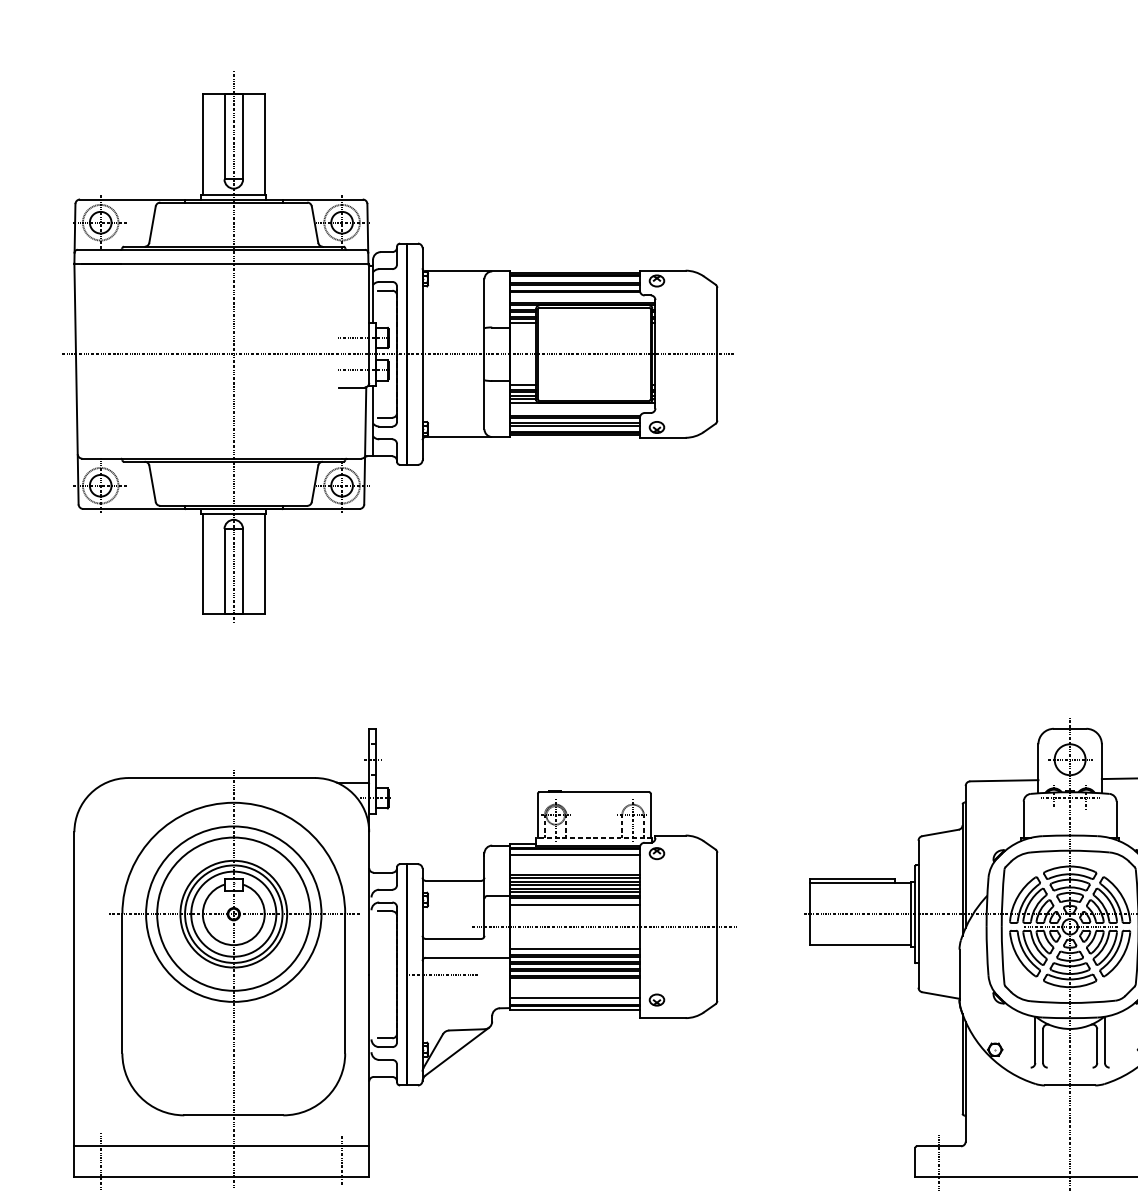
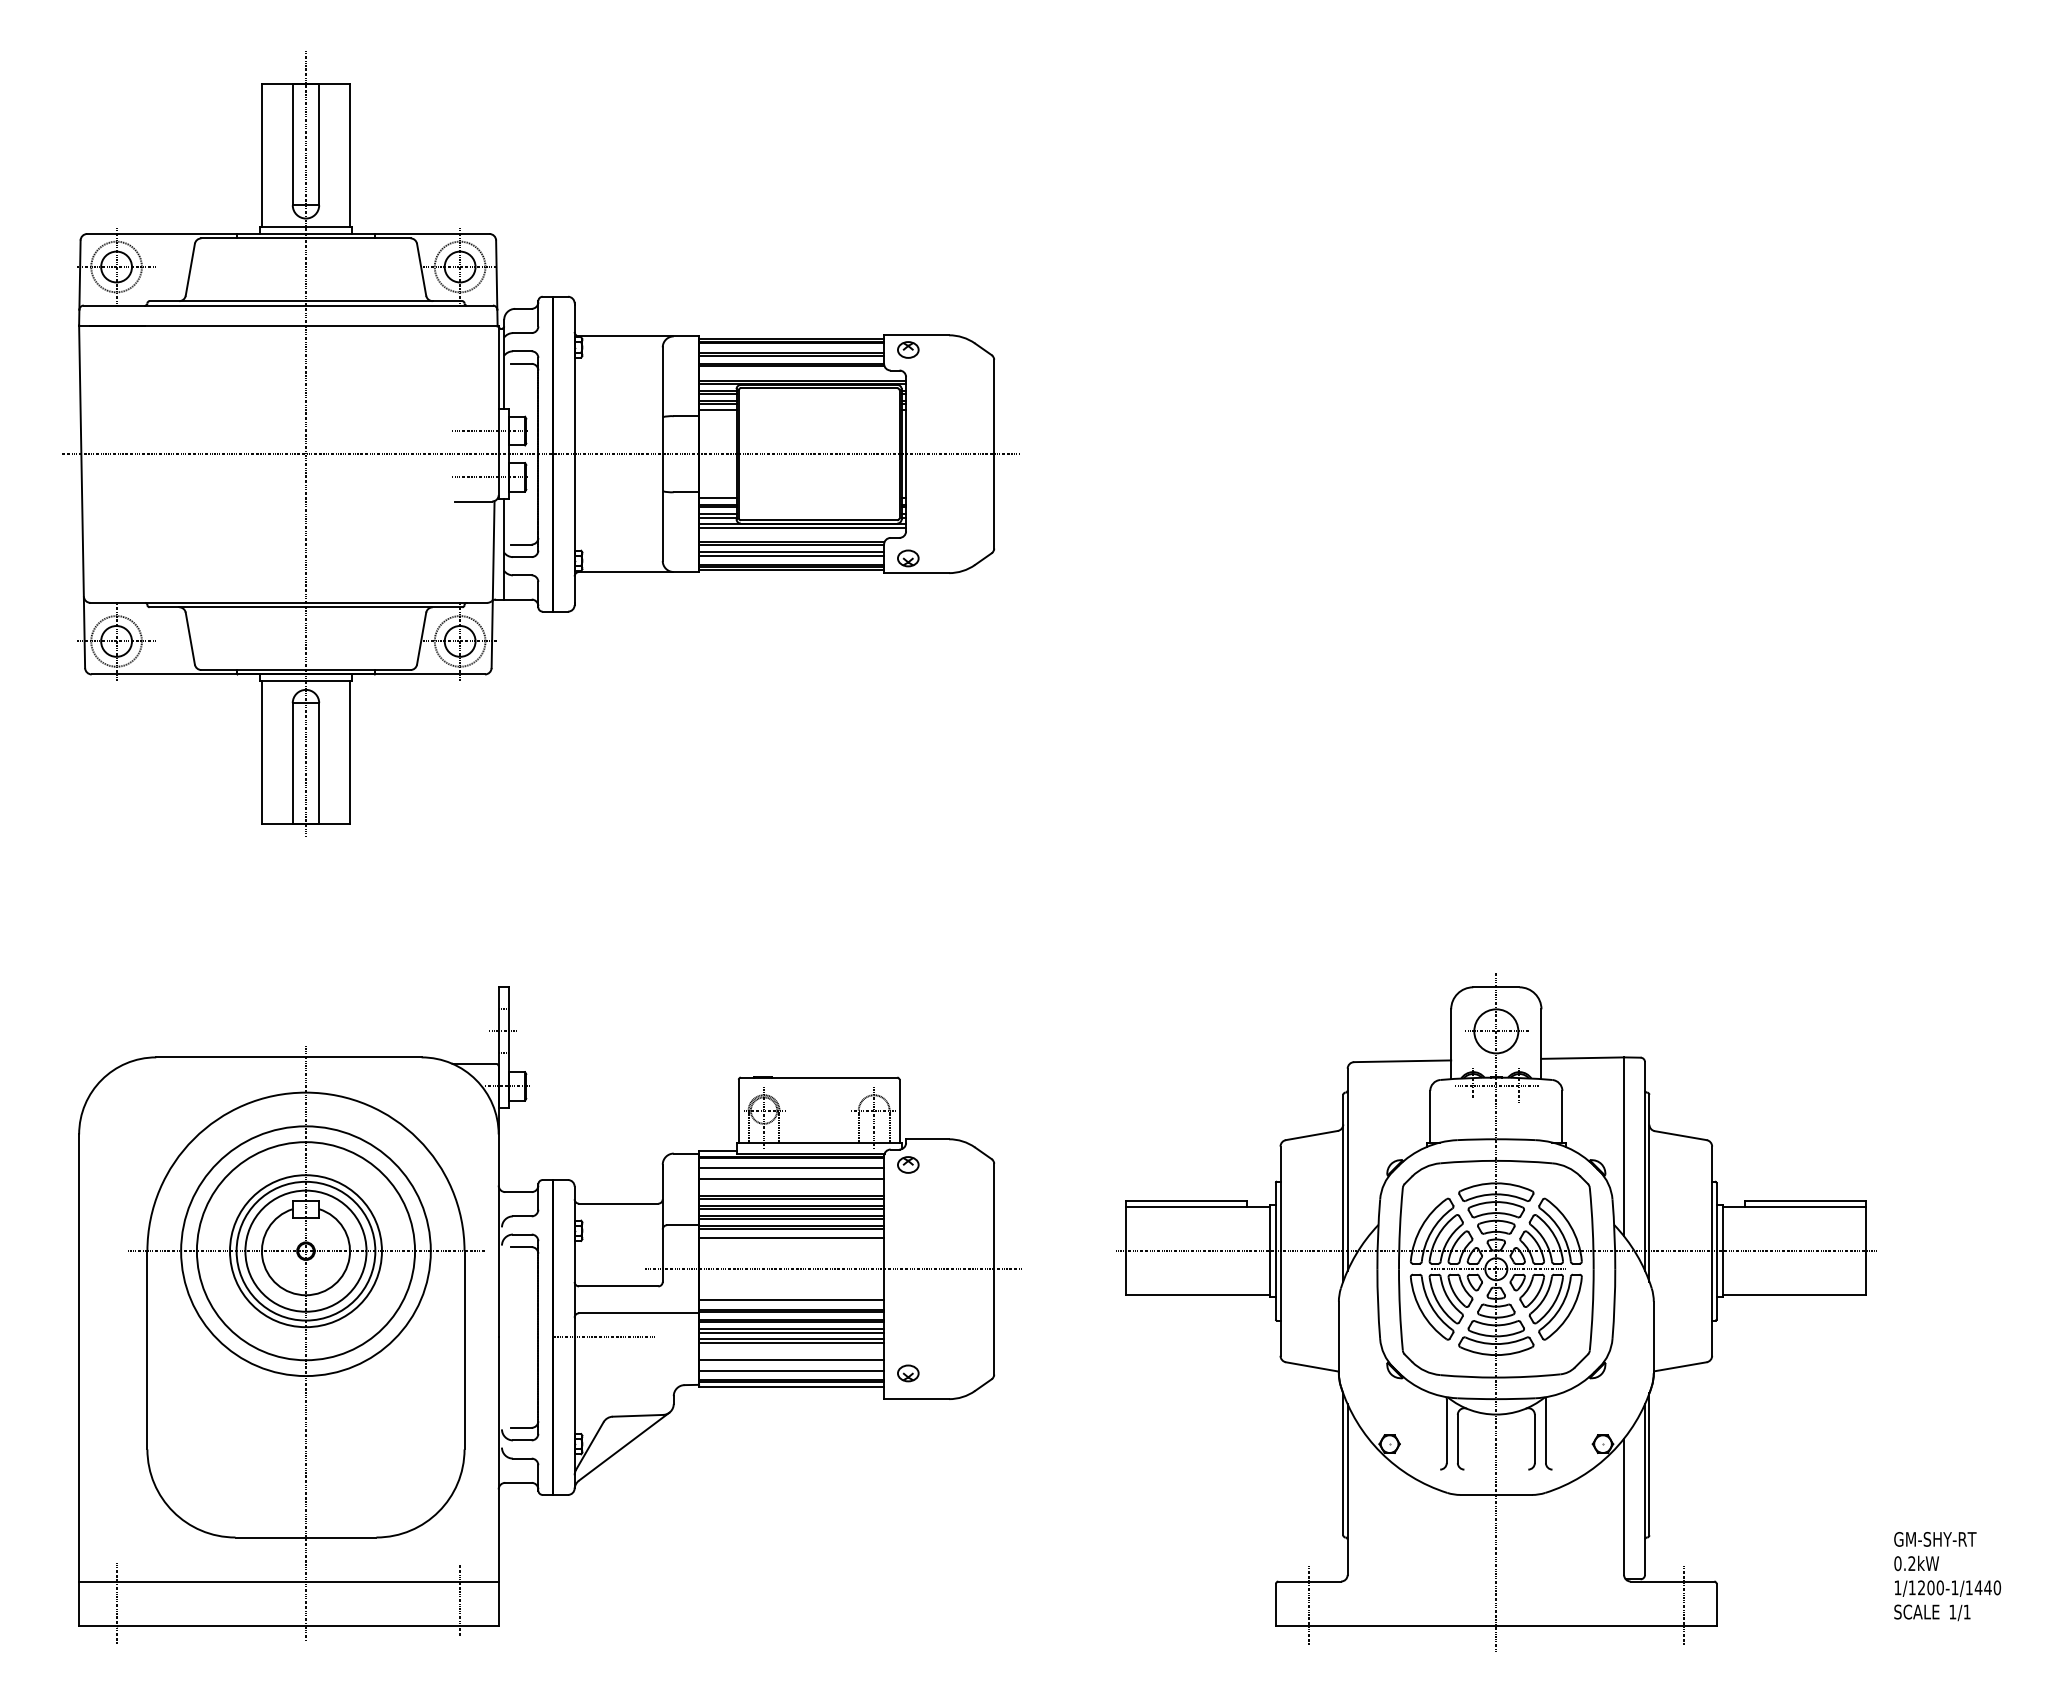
line: (582, 405) -> (802, 527), added
line: (594, 837) -> (819, 1142), dashed -> solid
line: (574, 863) -> (791, 1178), added
line: (574, 990) -> (791, 1359), added

